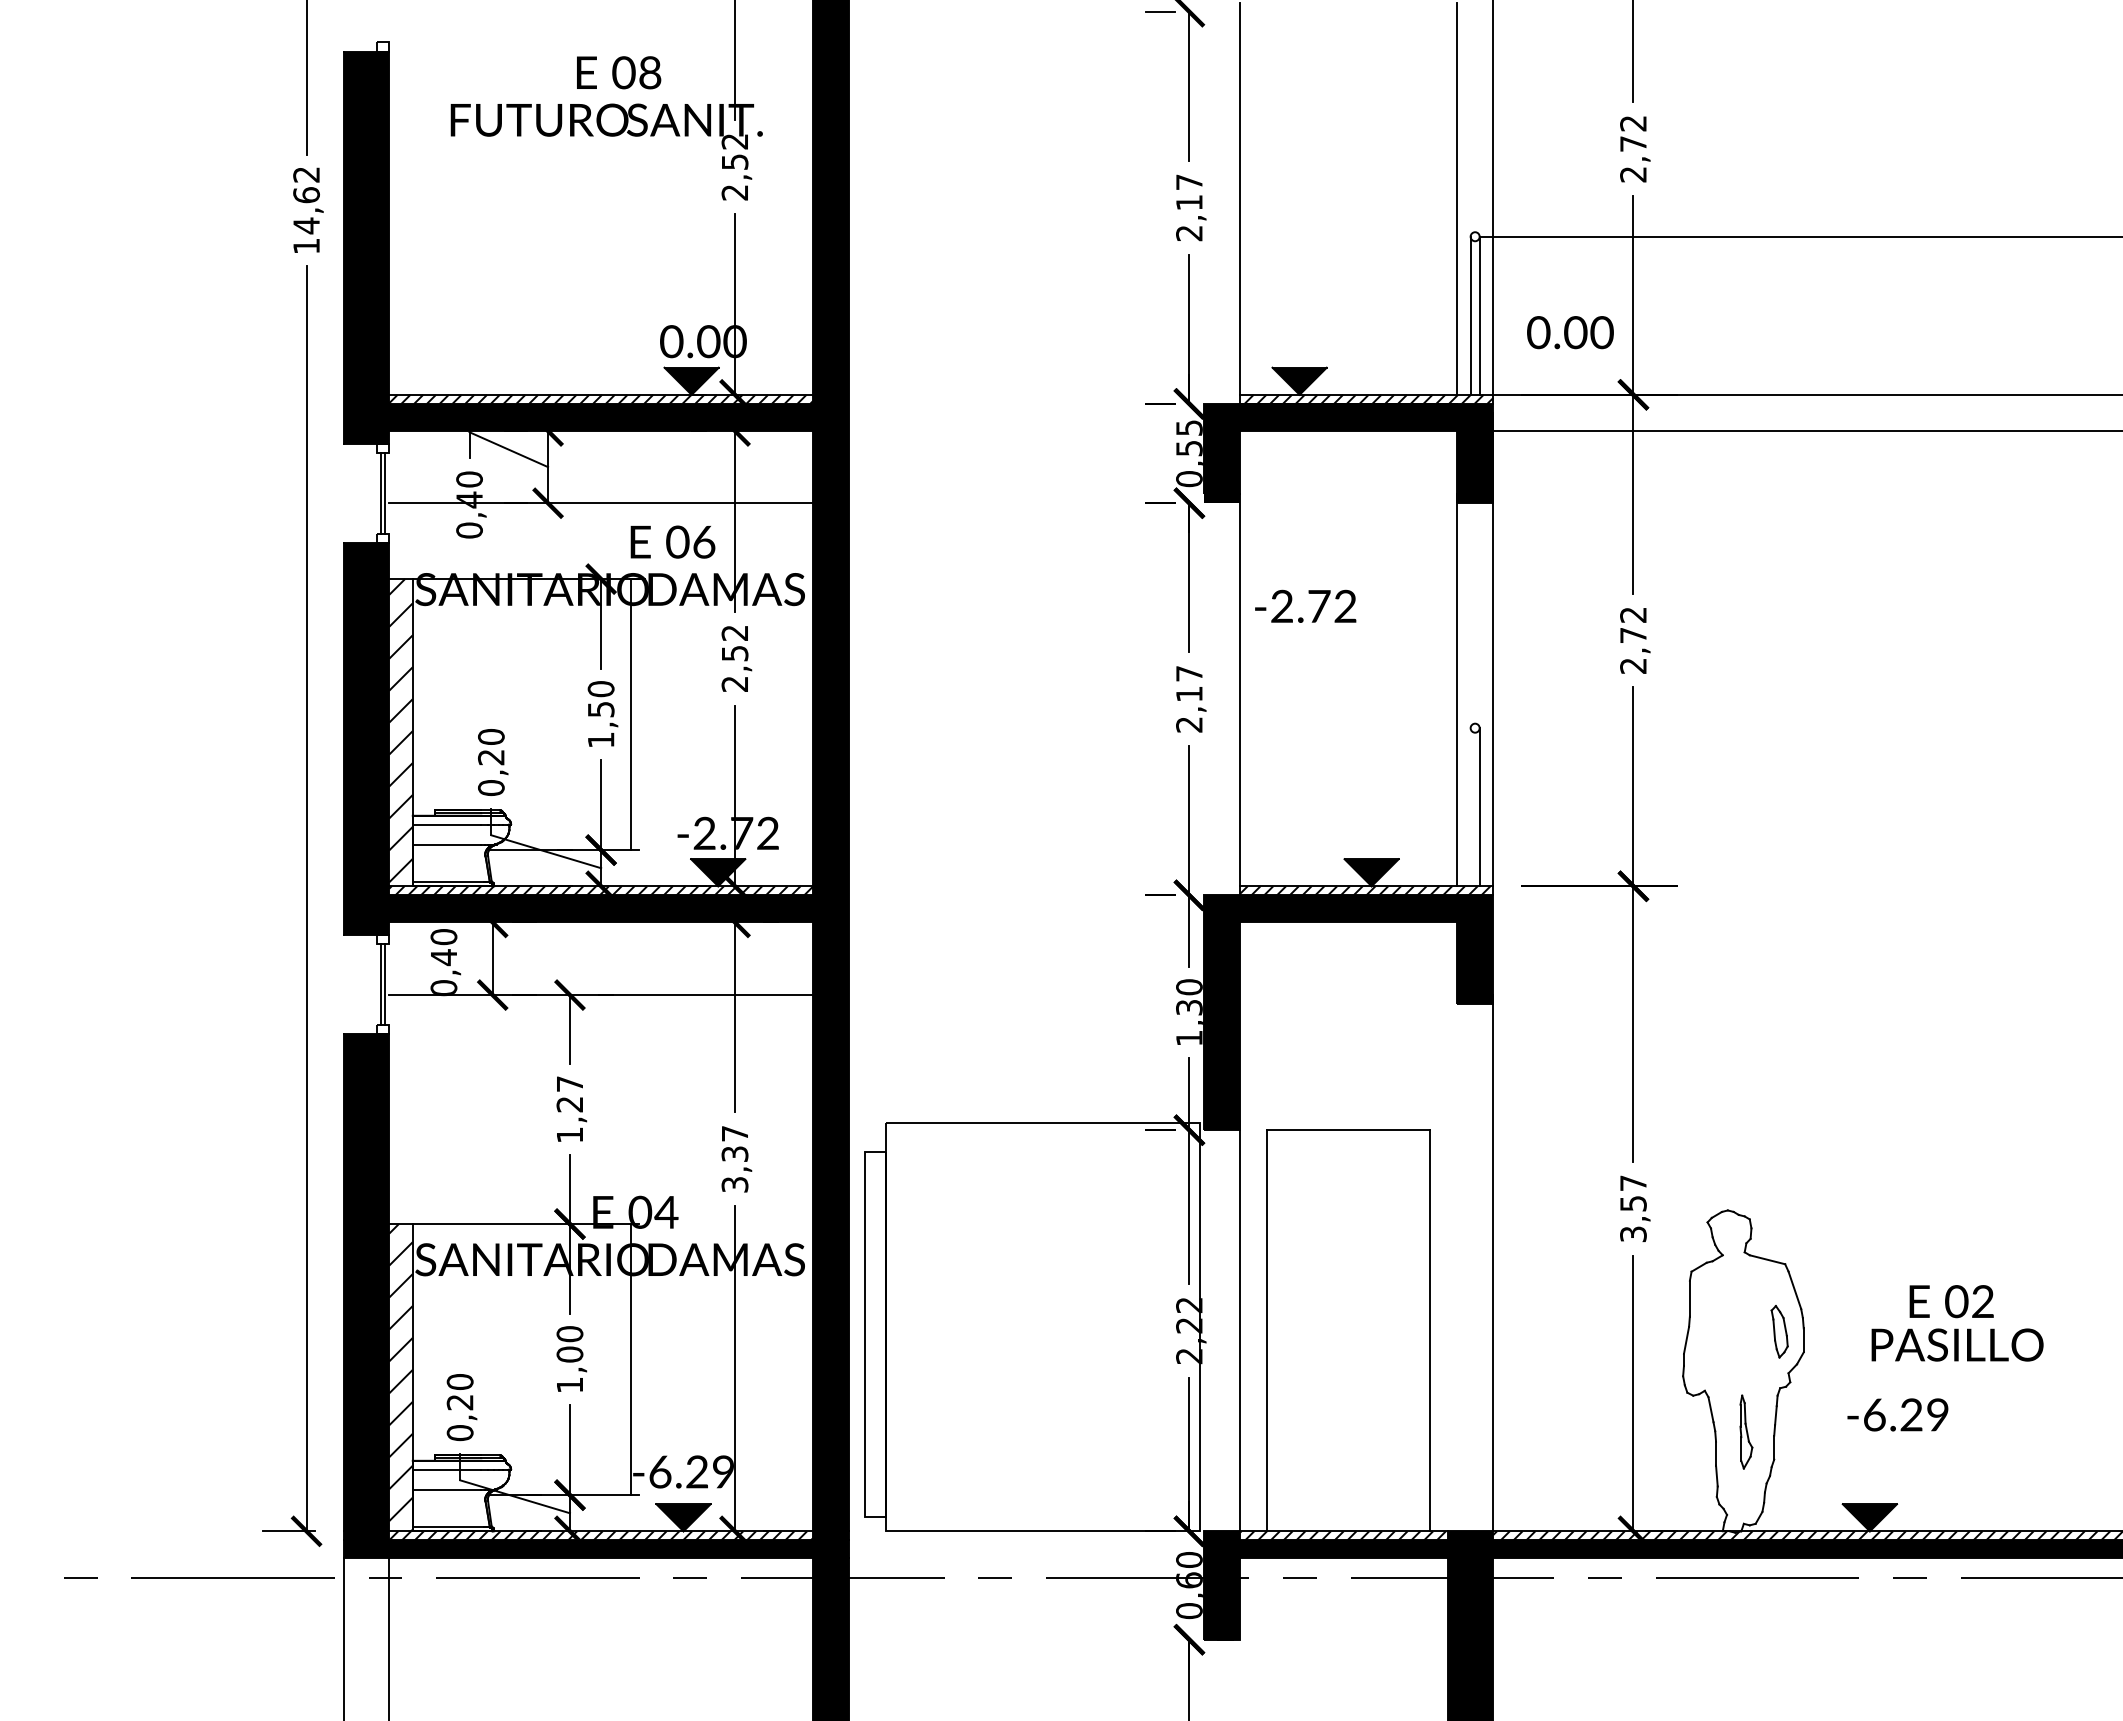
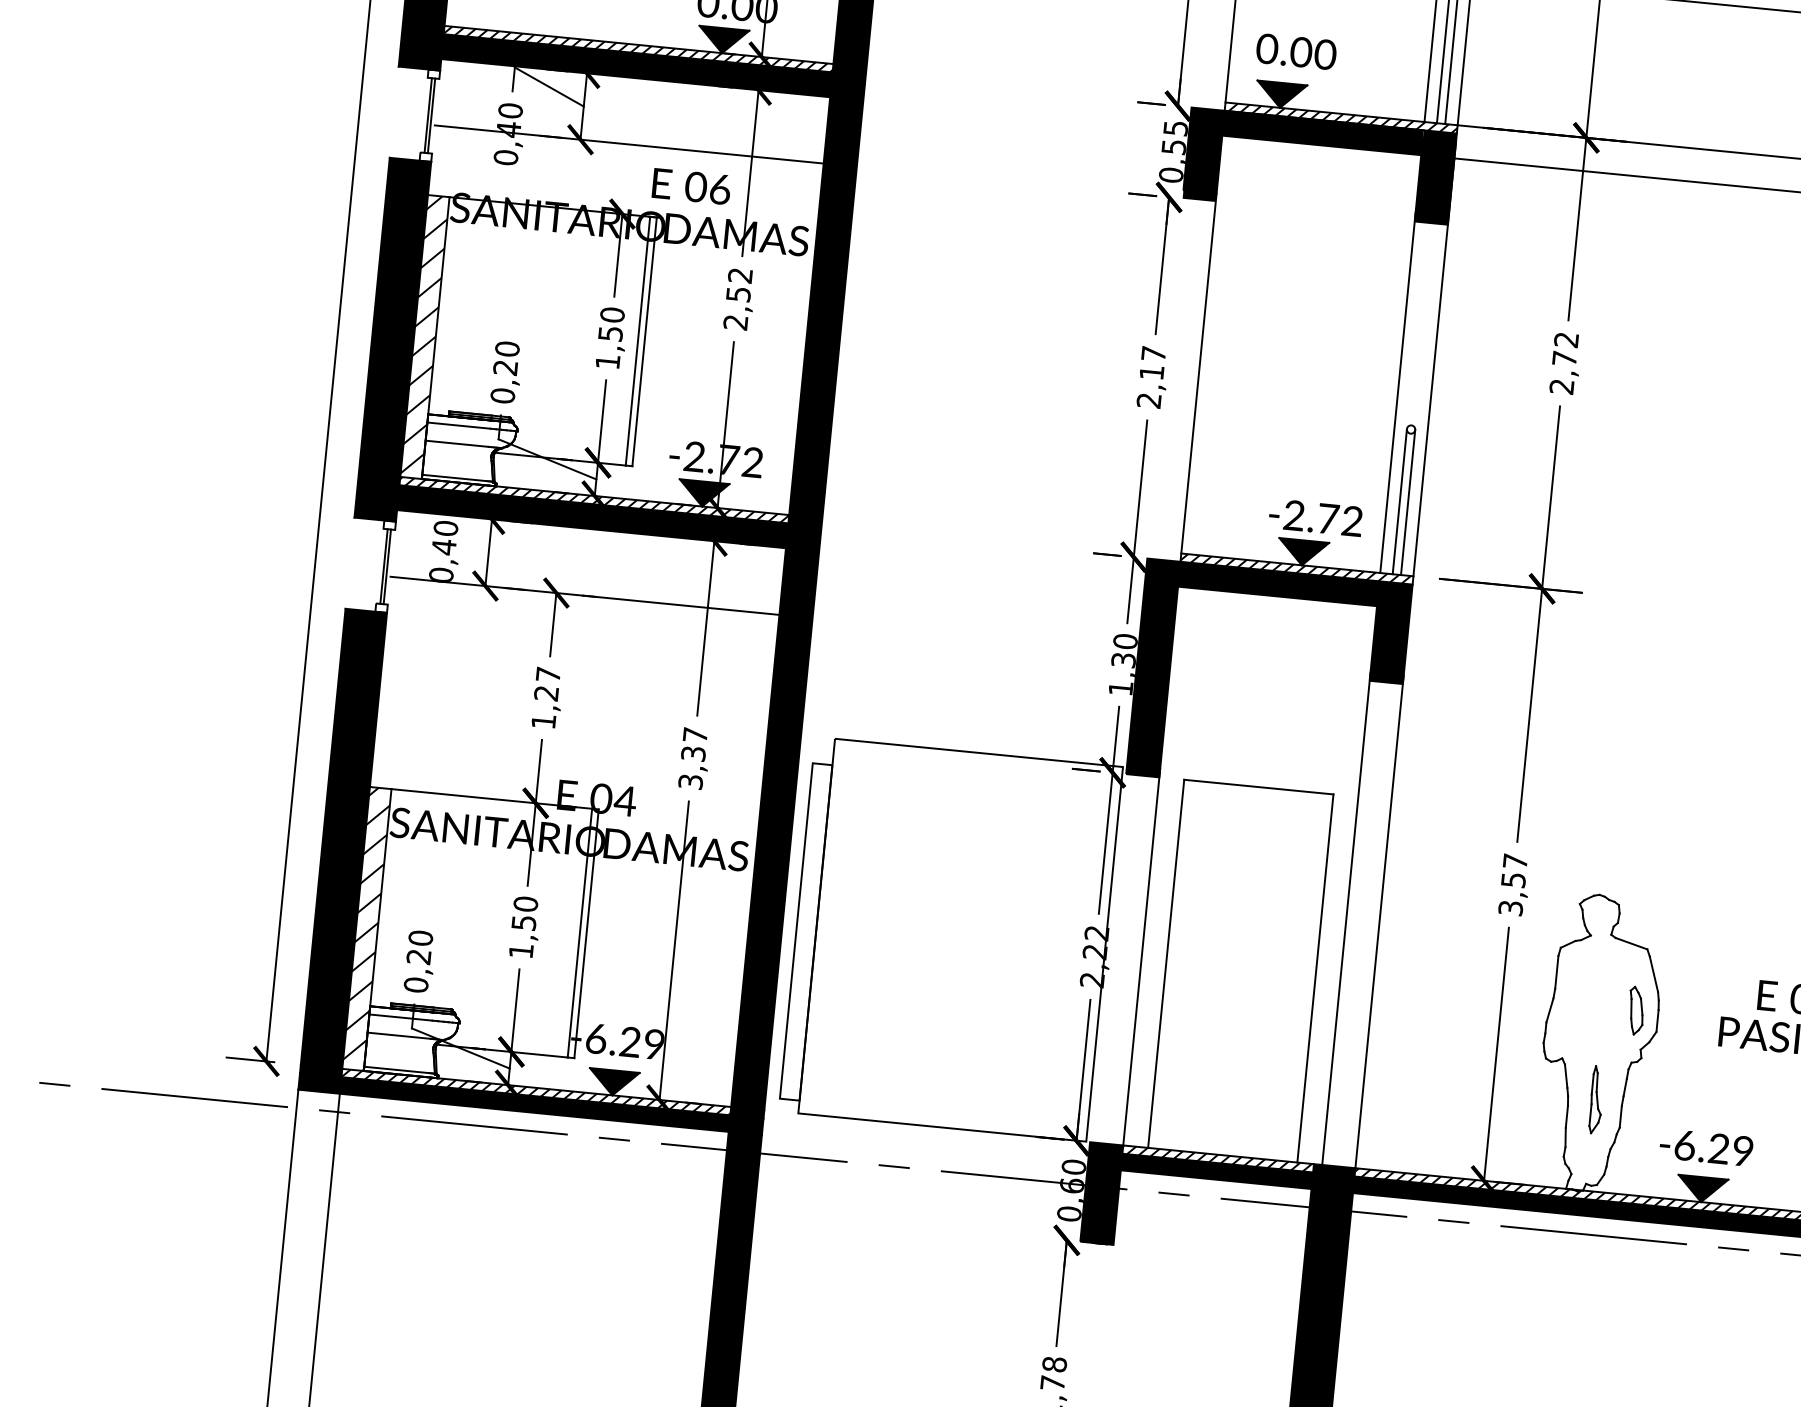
text: (1570, 332) -> (1296, 51), moved
text: (1305, 605) -> (1315, 516), moved
line: (638, 714) -> (644, 341), added
line: (1470, 807) -> (1399, 501), added
line: (1457, 1262) -> (1346, 918), added
text: (569, 1354) -> (523, 922), 1,00 -> 1,50
line: (638, 1359) -> (586, 933), added
text: (1897, 1414) -> (1706, 1147), moved

